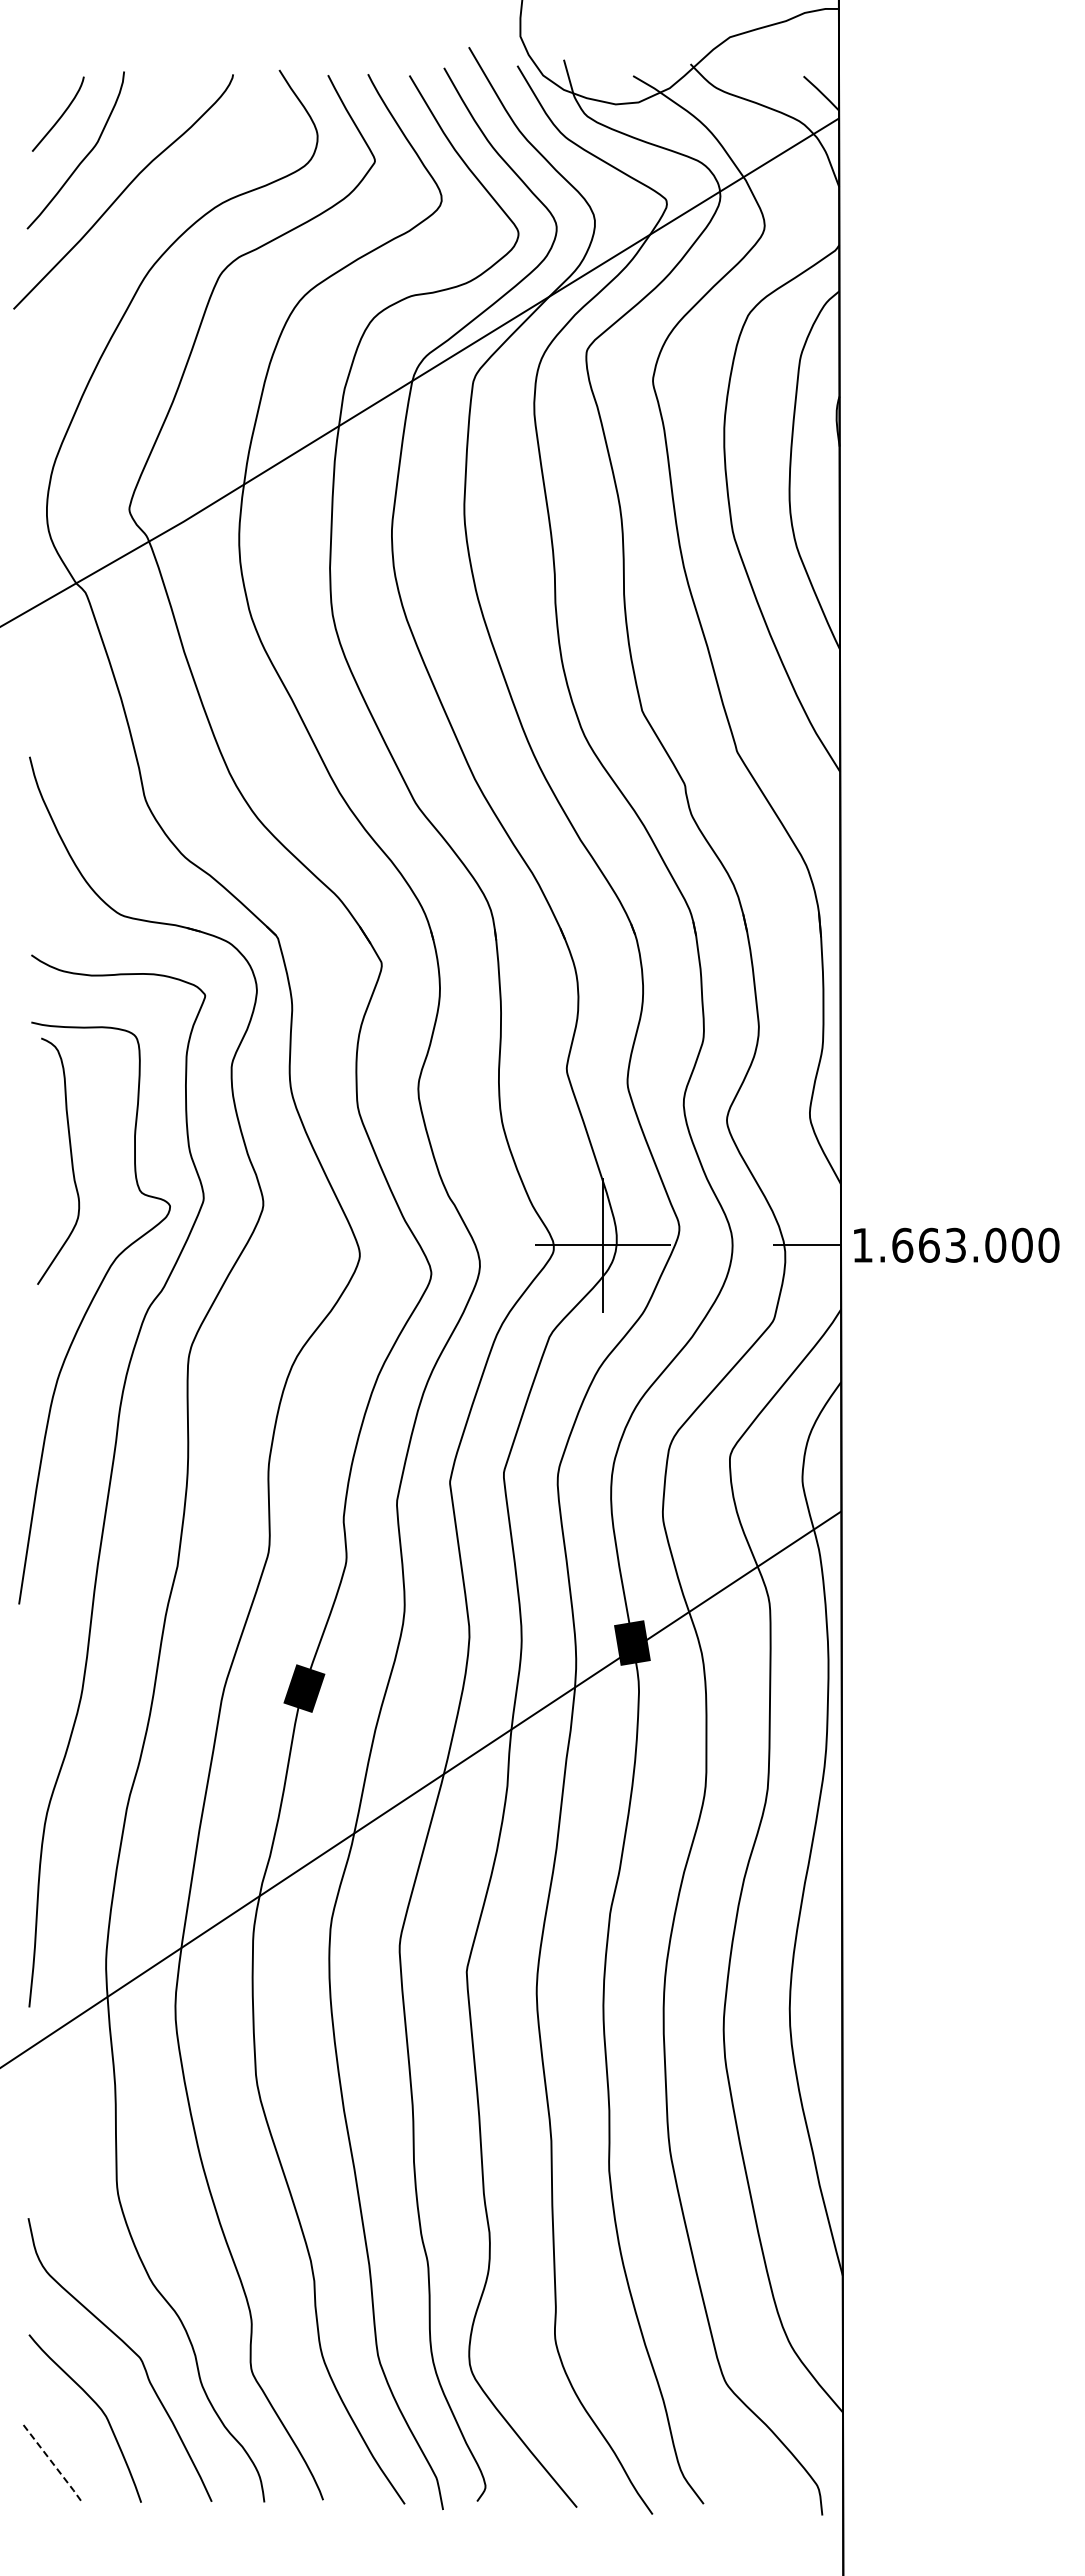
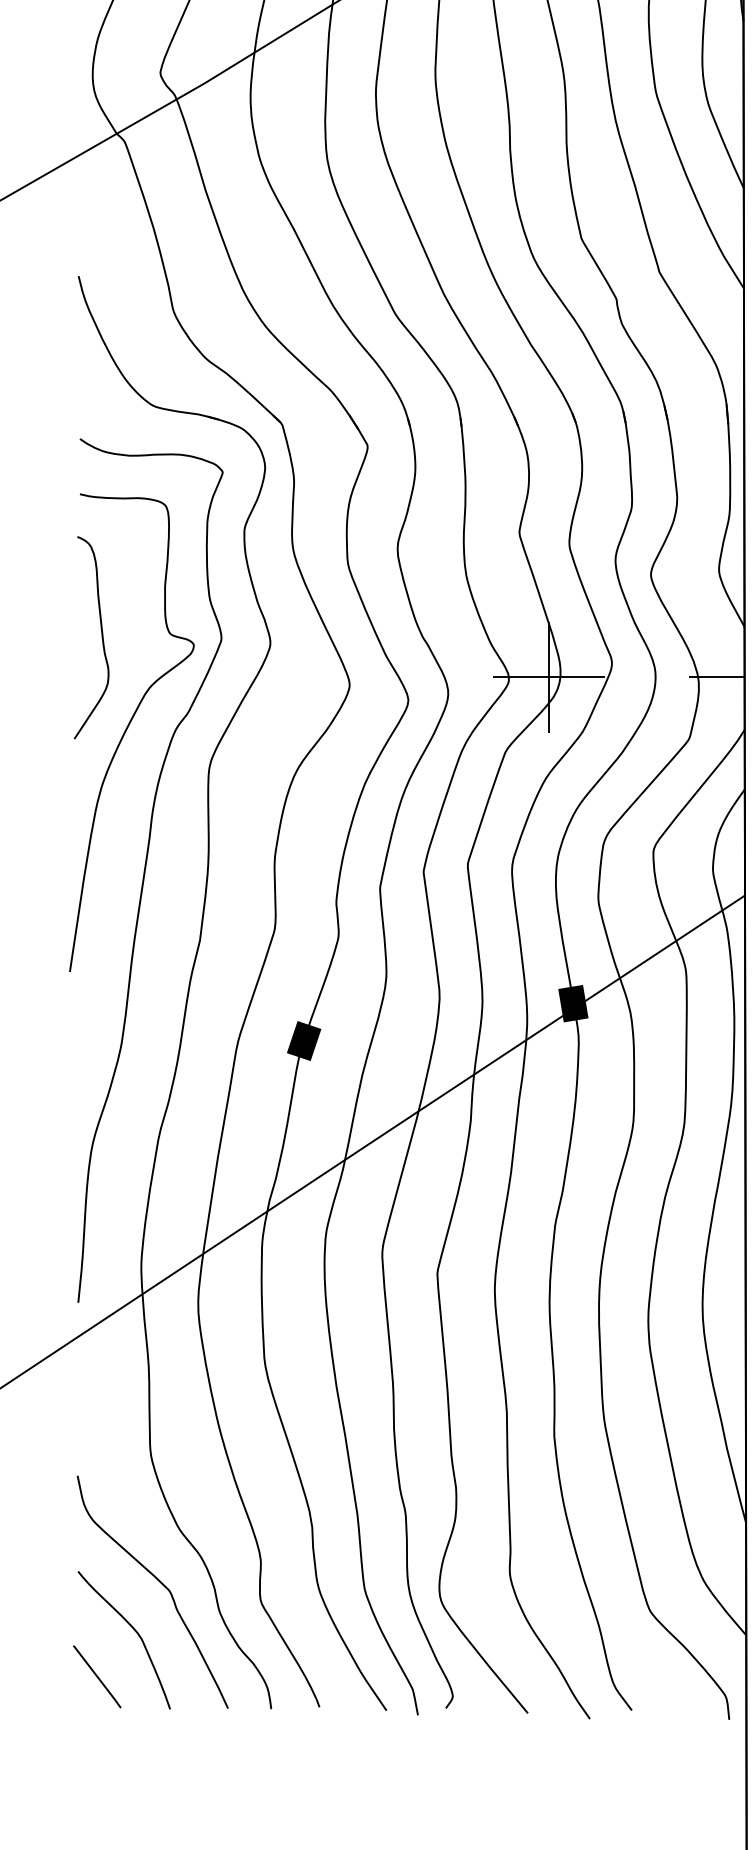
curve: (70, 1158) -> (101, 635), moved
line: (53, 2463) -> (98, 1677), dashed -> solid

